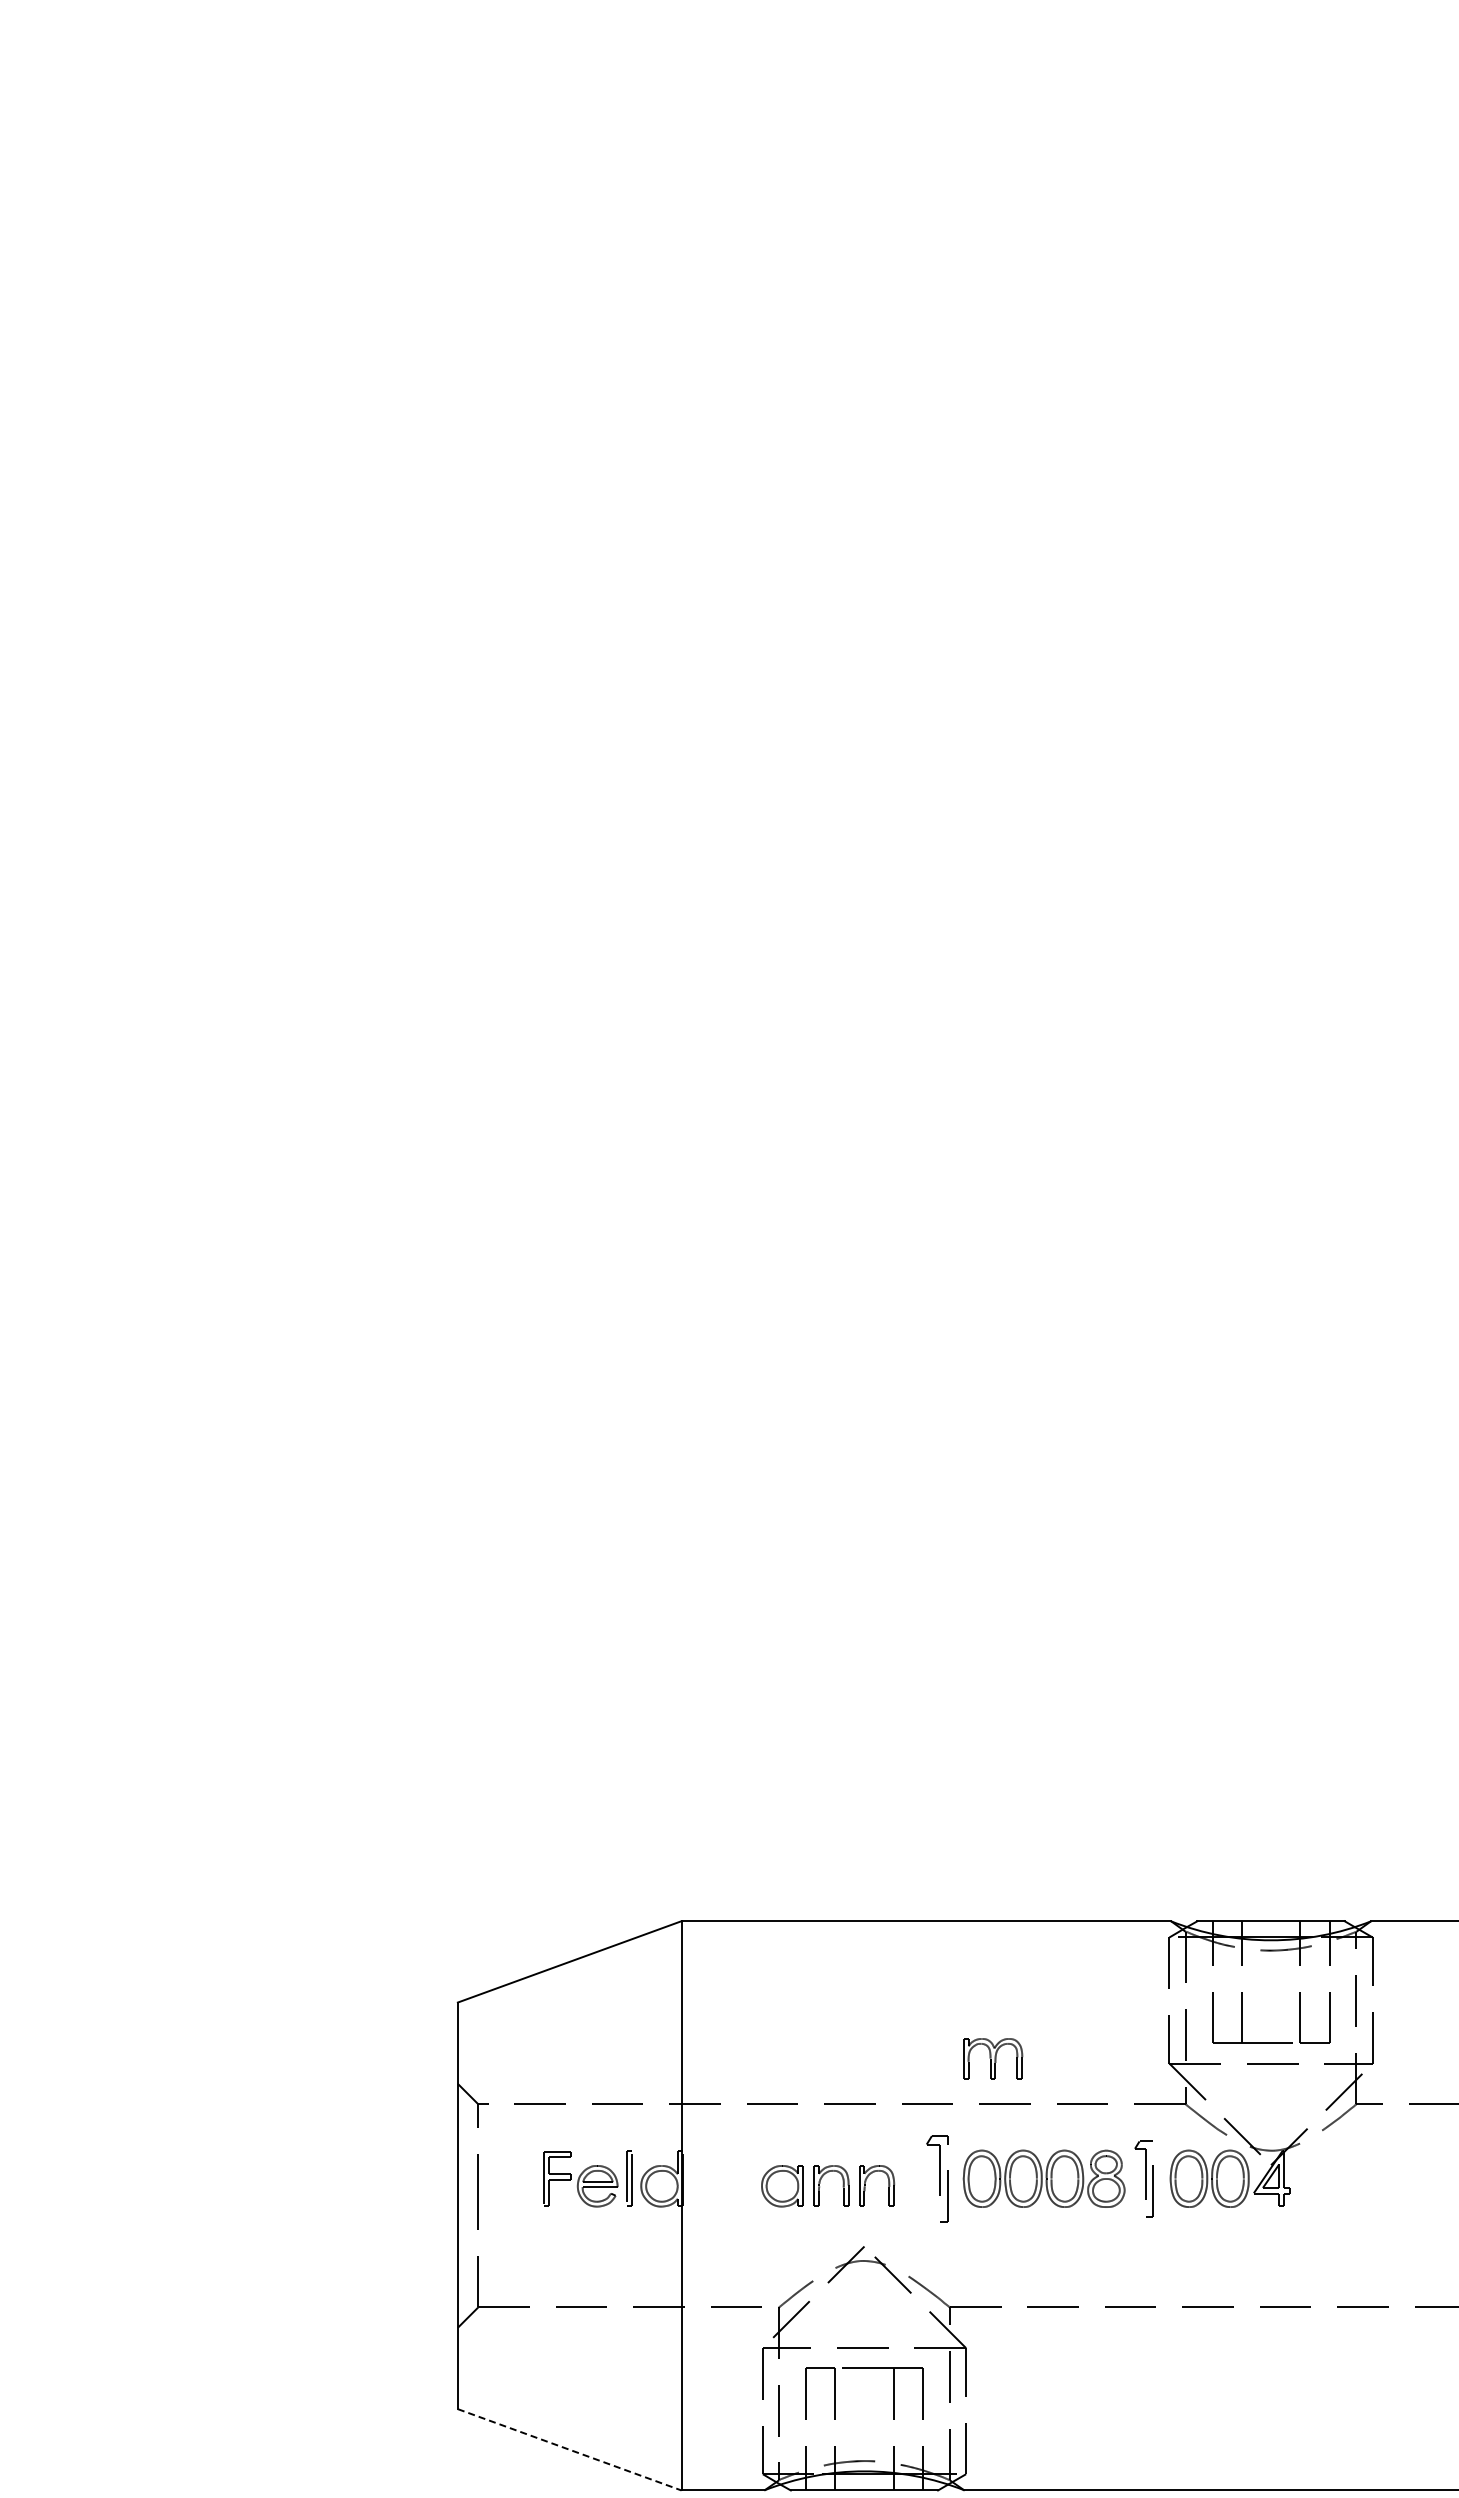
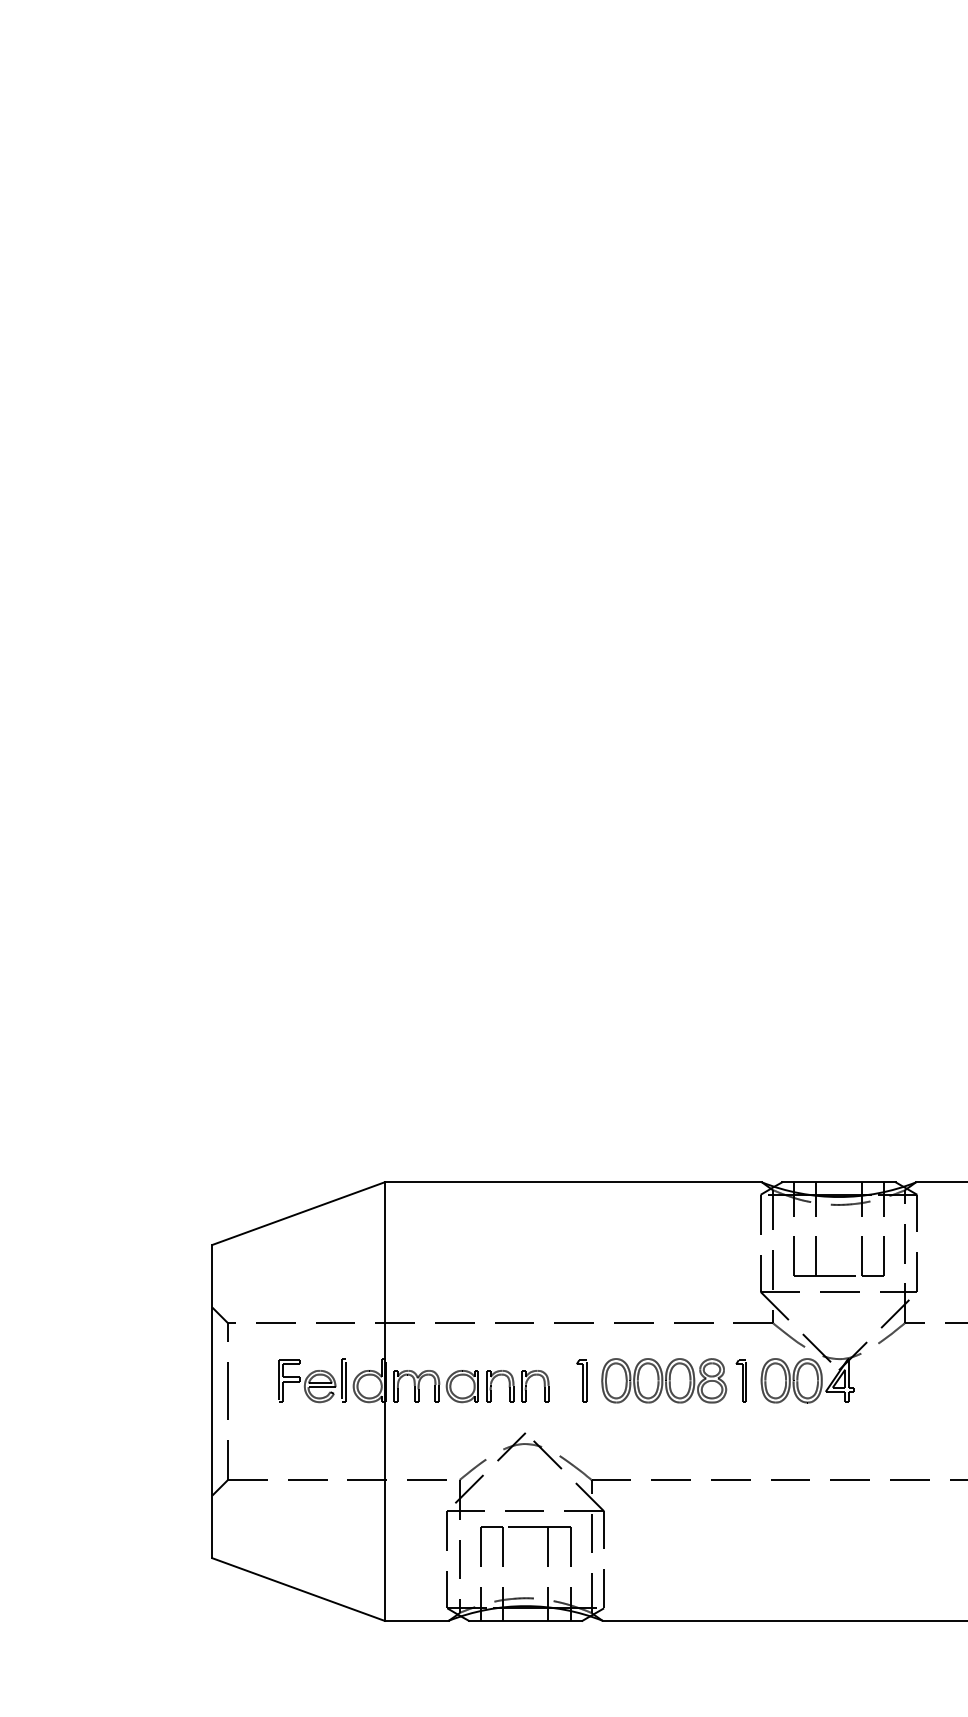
part: (993, 2058) -> (417, 1385), moved
part: (937, 2178) -> (581, 1380), size x0.62
part: (1144, 2178) -> (741, 1380), size x0.71
line: (569, 2449) -> (298, 1589), dashed -> solid

